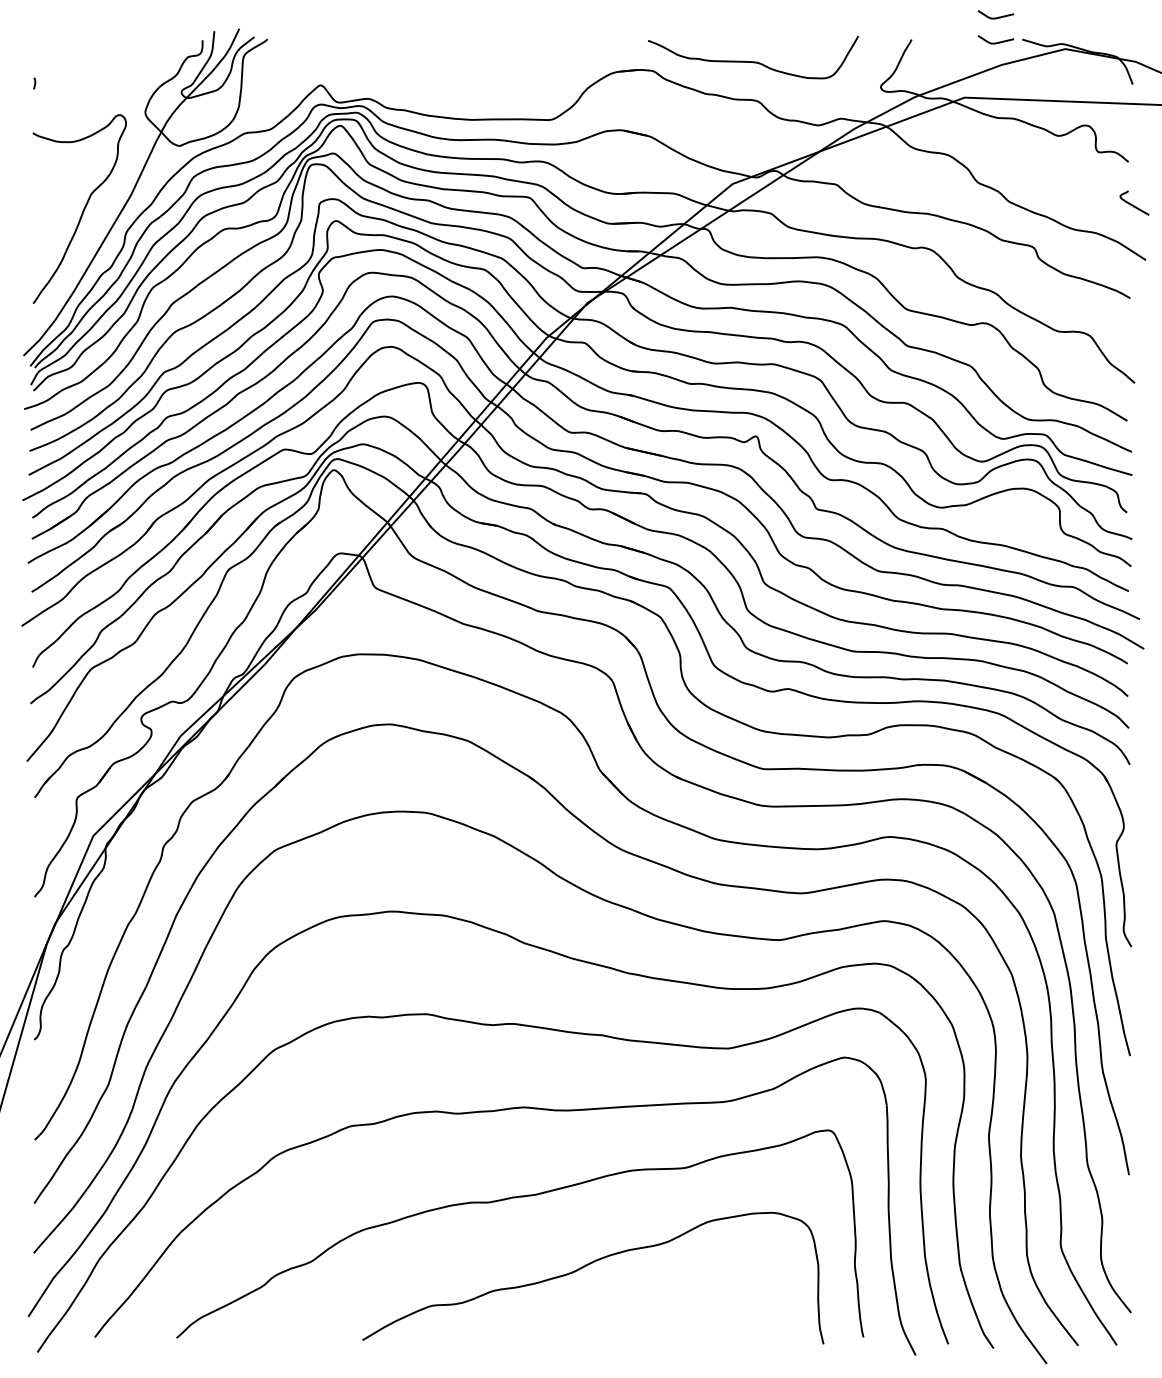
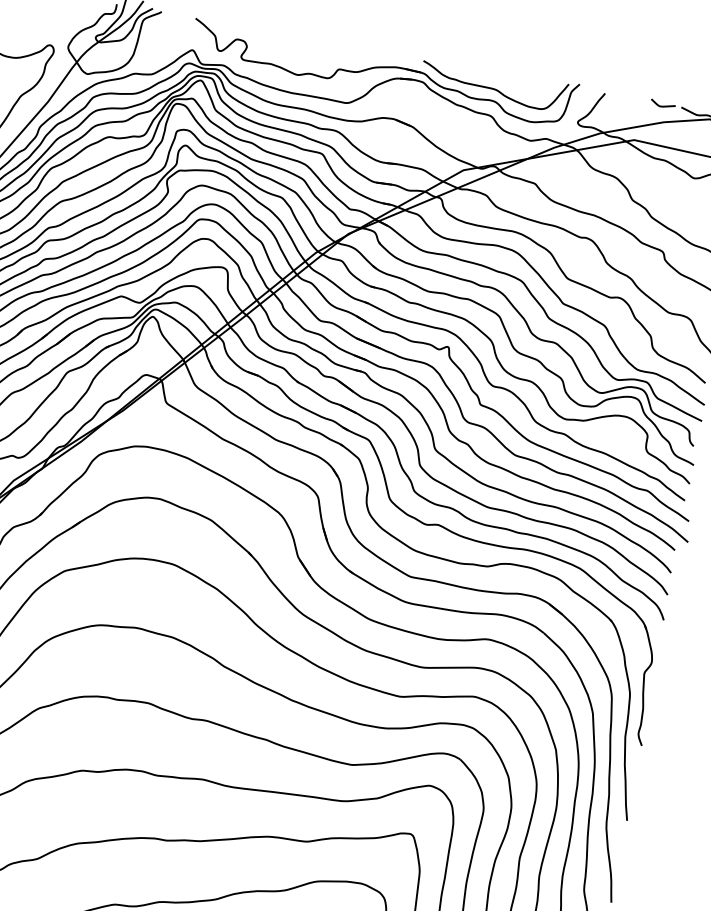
curve: (995, 17) -> (665, 88), removed
part: (595, 66) -> (384, 71), added

